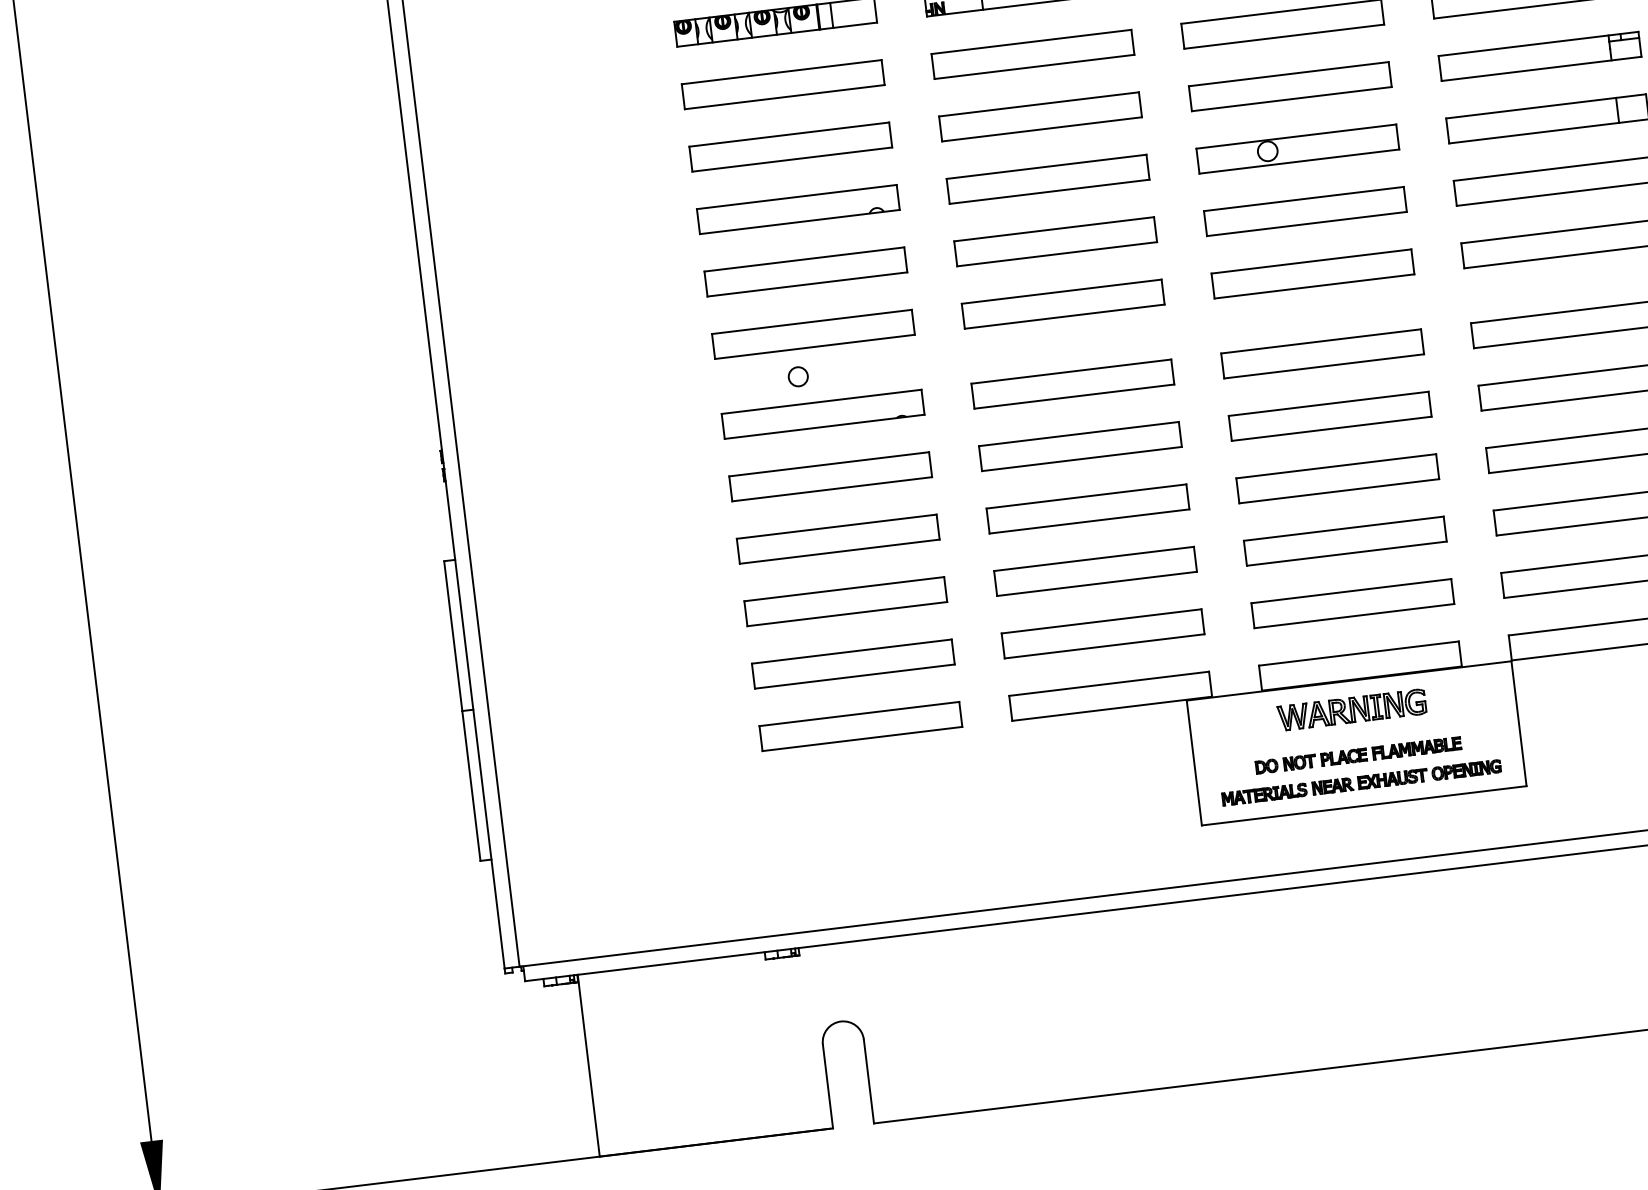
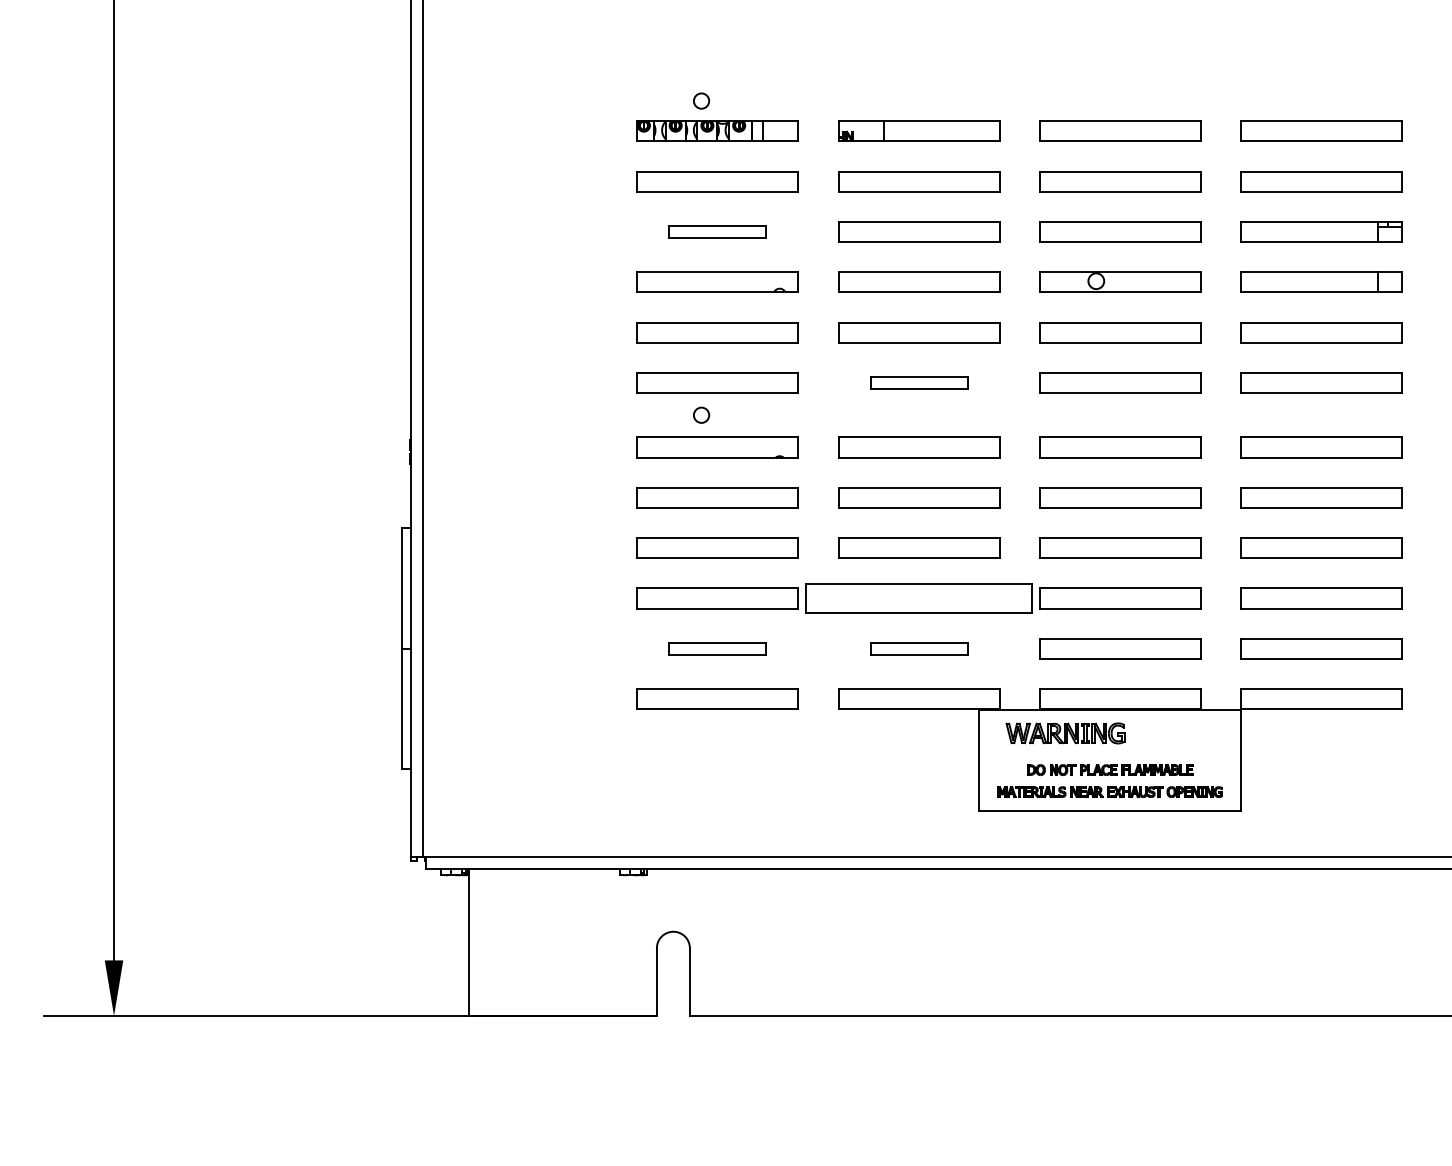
part: (790, 146) -> (717, 231), size x0.6
part: (1063, 303) -> (919, 382), size x0.6
part: (1096, 571) -> (919, 598), size x1.4
part: (1103, 633) -> (919, 648), size x0.6
part: (853, 663) -> (717, 648), size x0.6
part: (1351, 710) -> (1065, 733), moved

